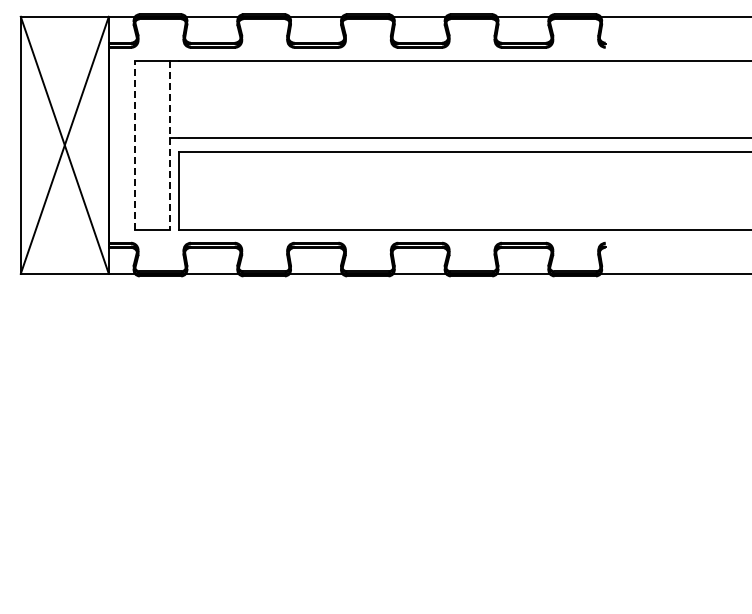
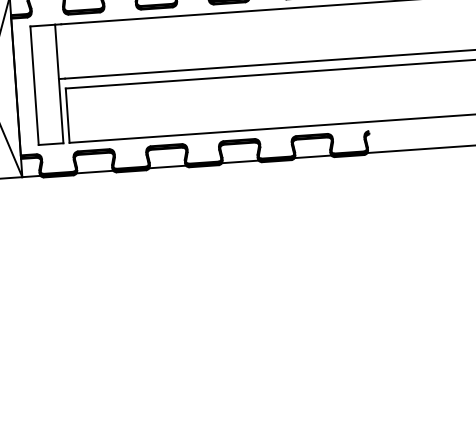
line: (135, 145) -> (34, 85), dashed -> solid
line: (170, 145) -> (59, 84), dashed -> solid

